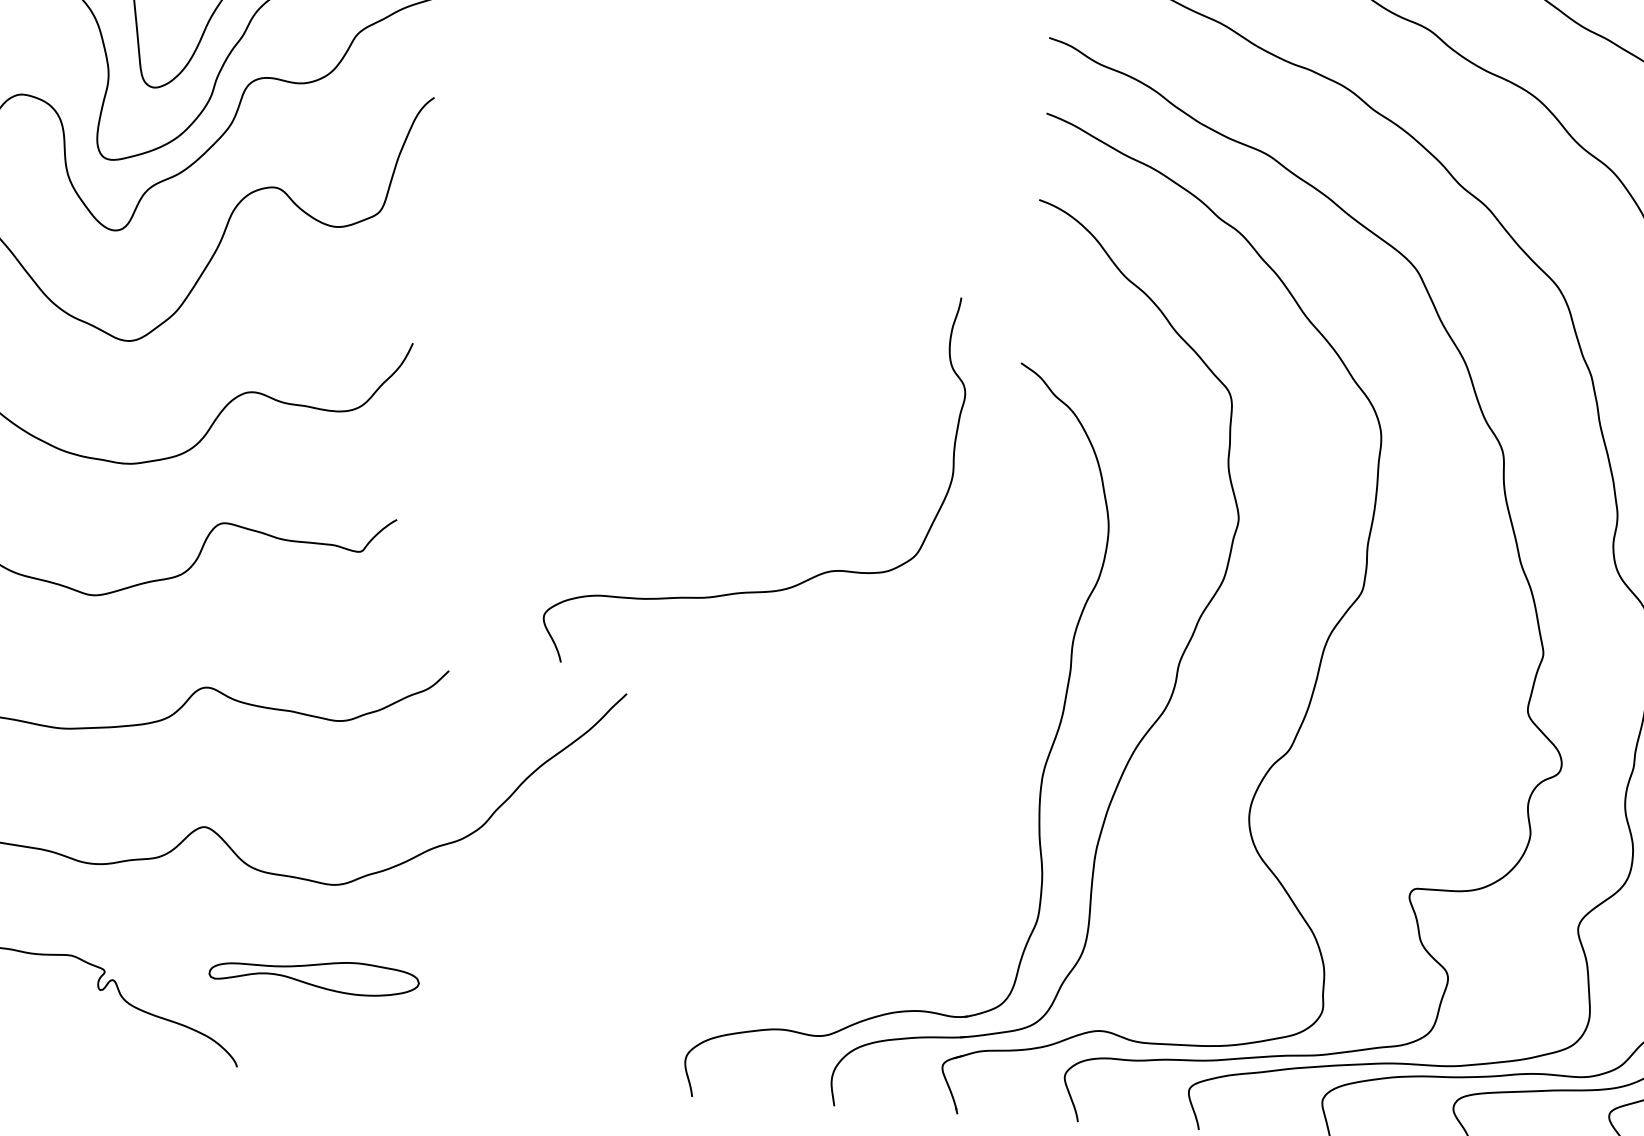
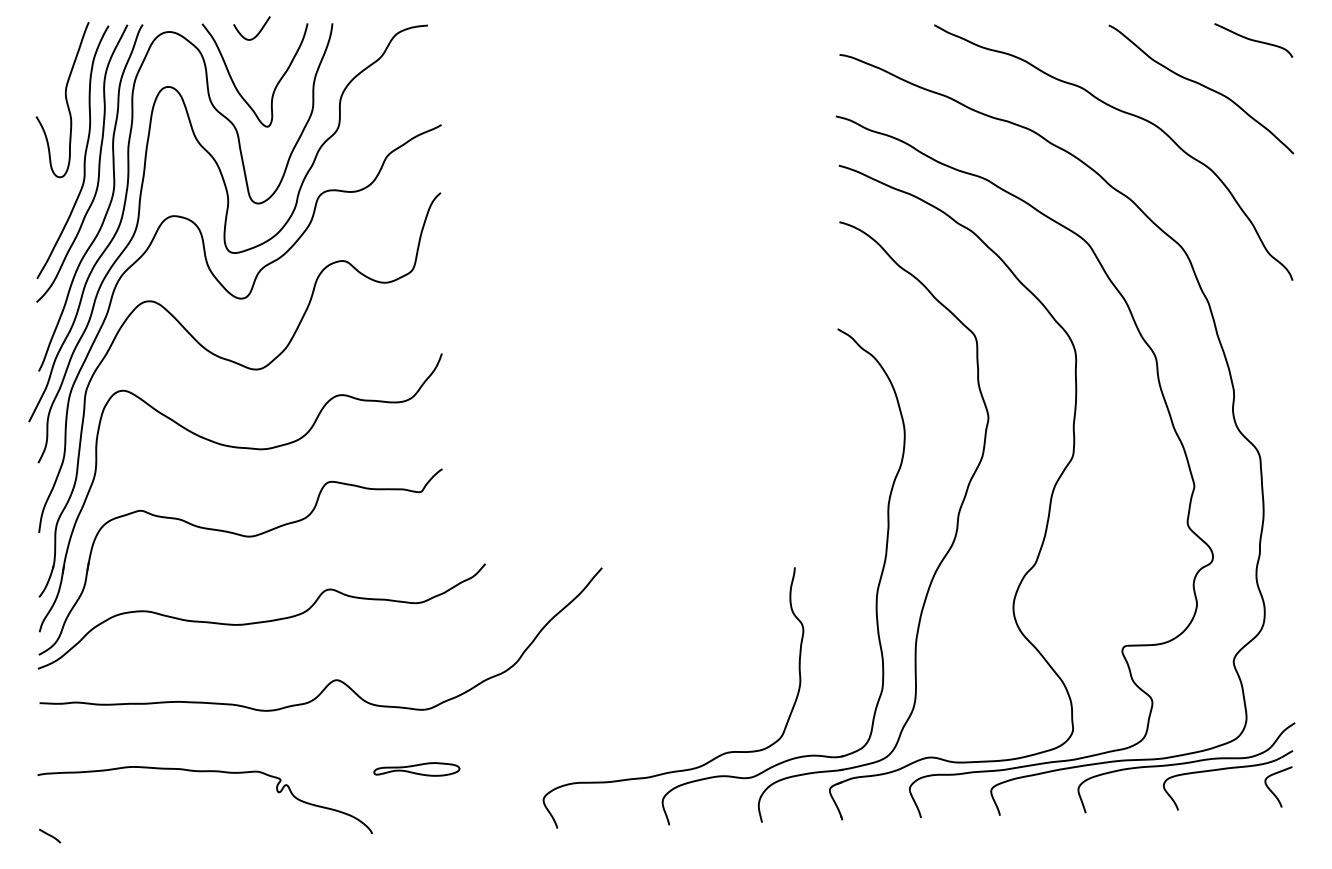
curve: (799, 581) -> (707, 761), moved
part: (313, 975) -> (416, 769), size x0.62

